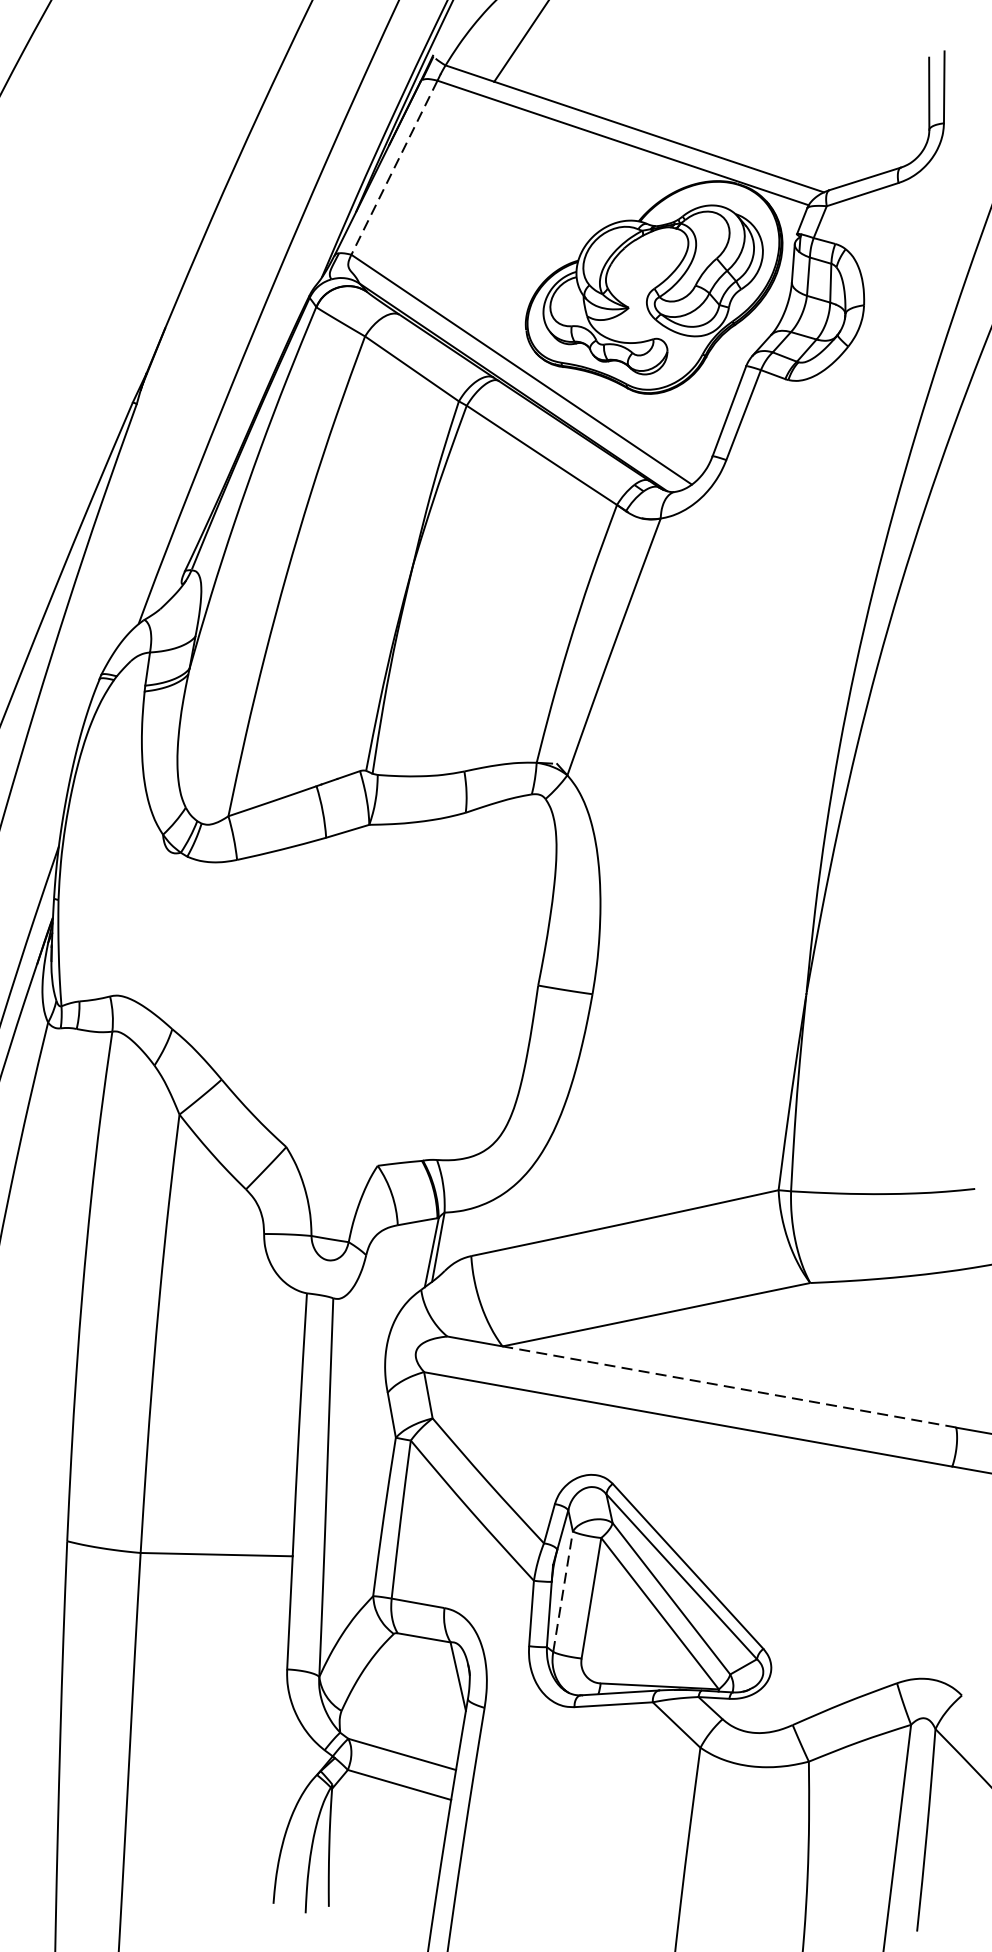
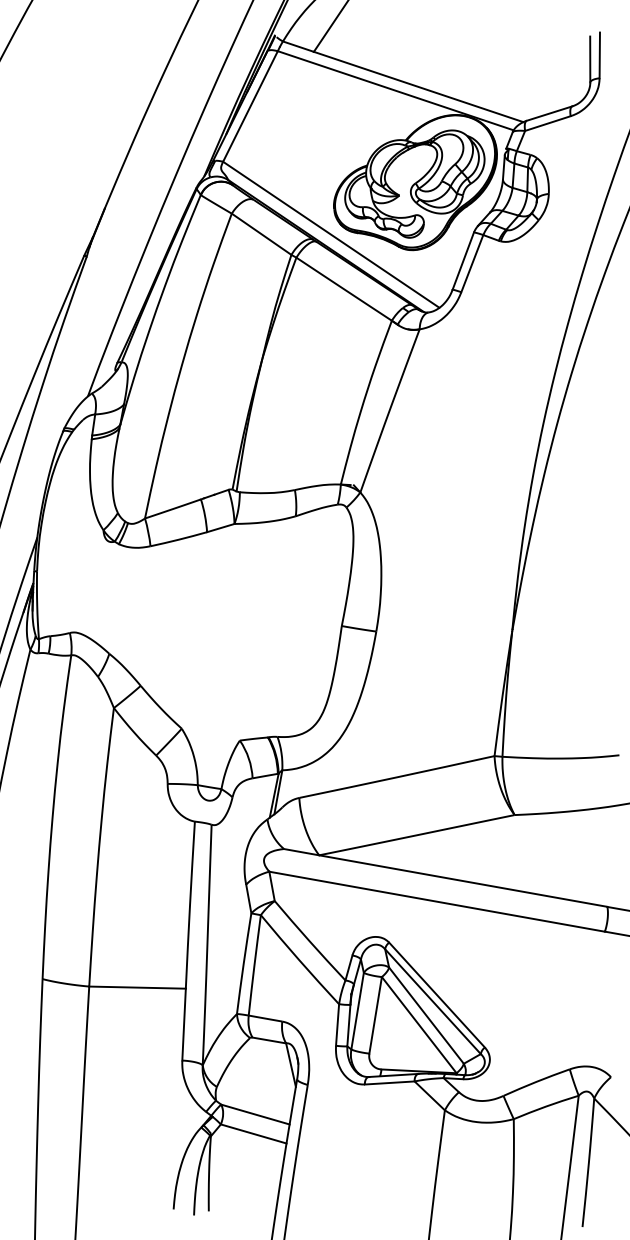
line: (394, 167) -> (250, 106), dashed -> solid
line: (728, 1386) -> (462, 880), dashed -> solid
line: (562, 1592) -> (357, 1011), dashed -> solid

